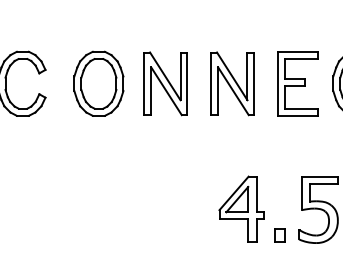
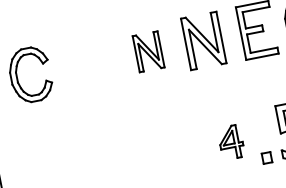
part: (98, 83) -> (93, 62), removed
part: (165, 83) -> (148, 51), size x0.7
part: (241, 208) -> (230, 142), size x0.6

